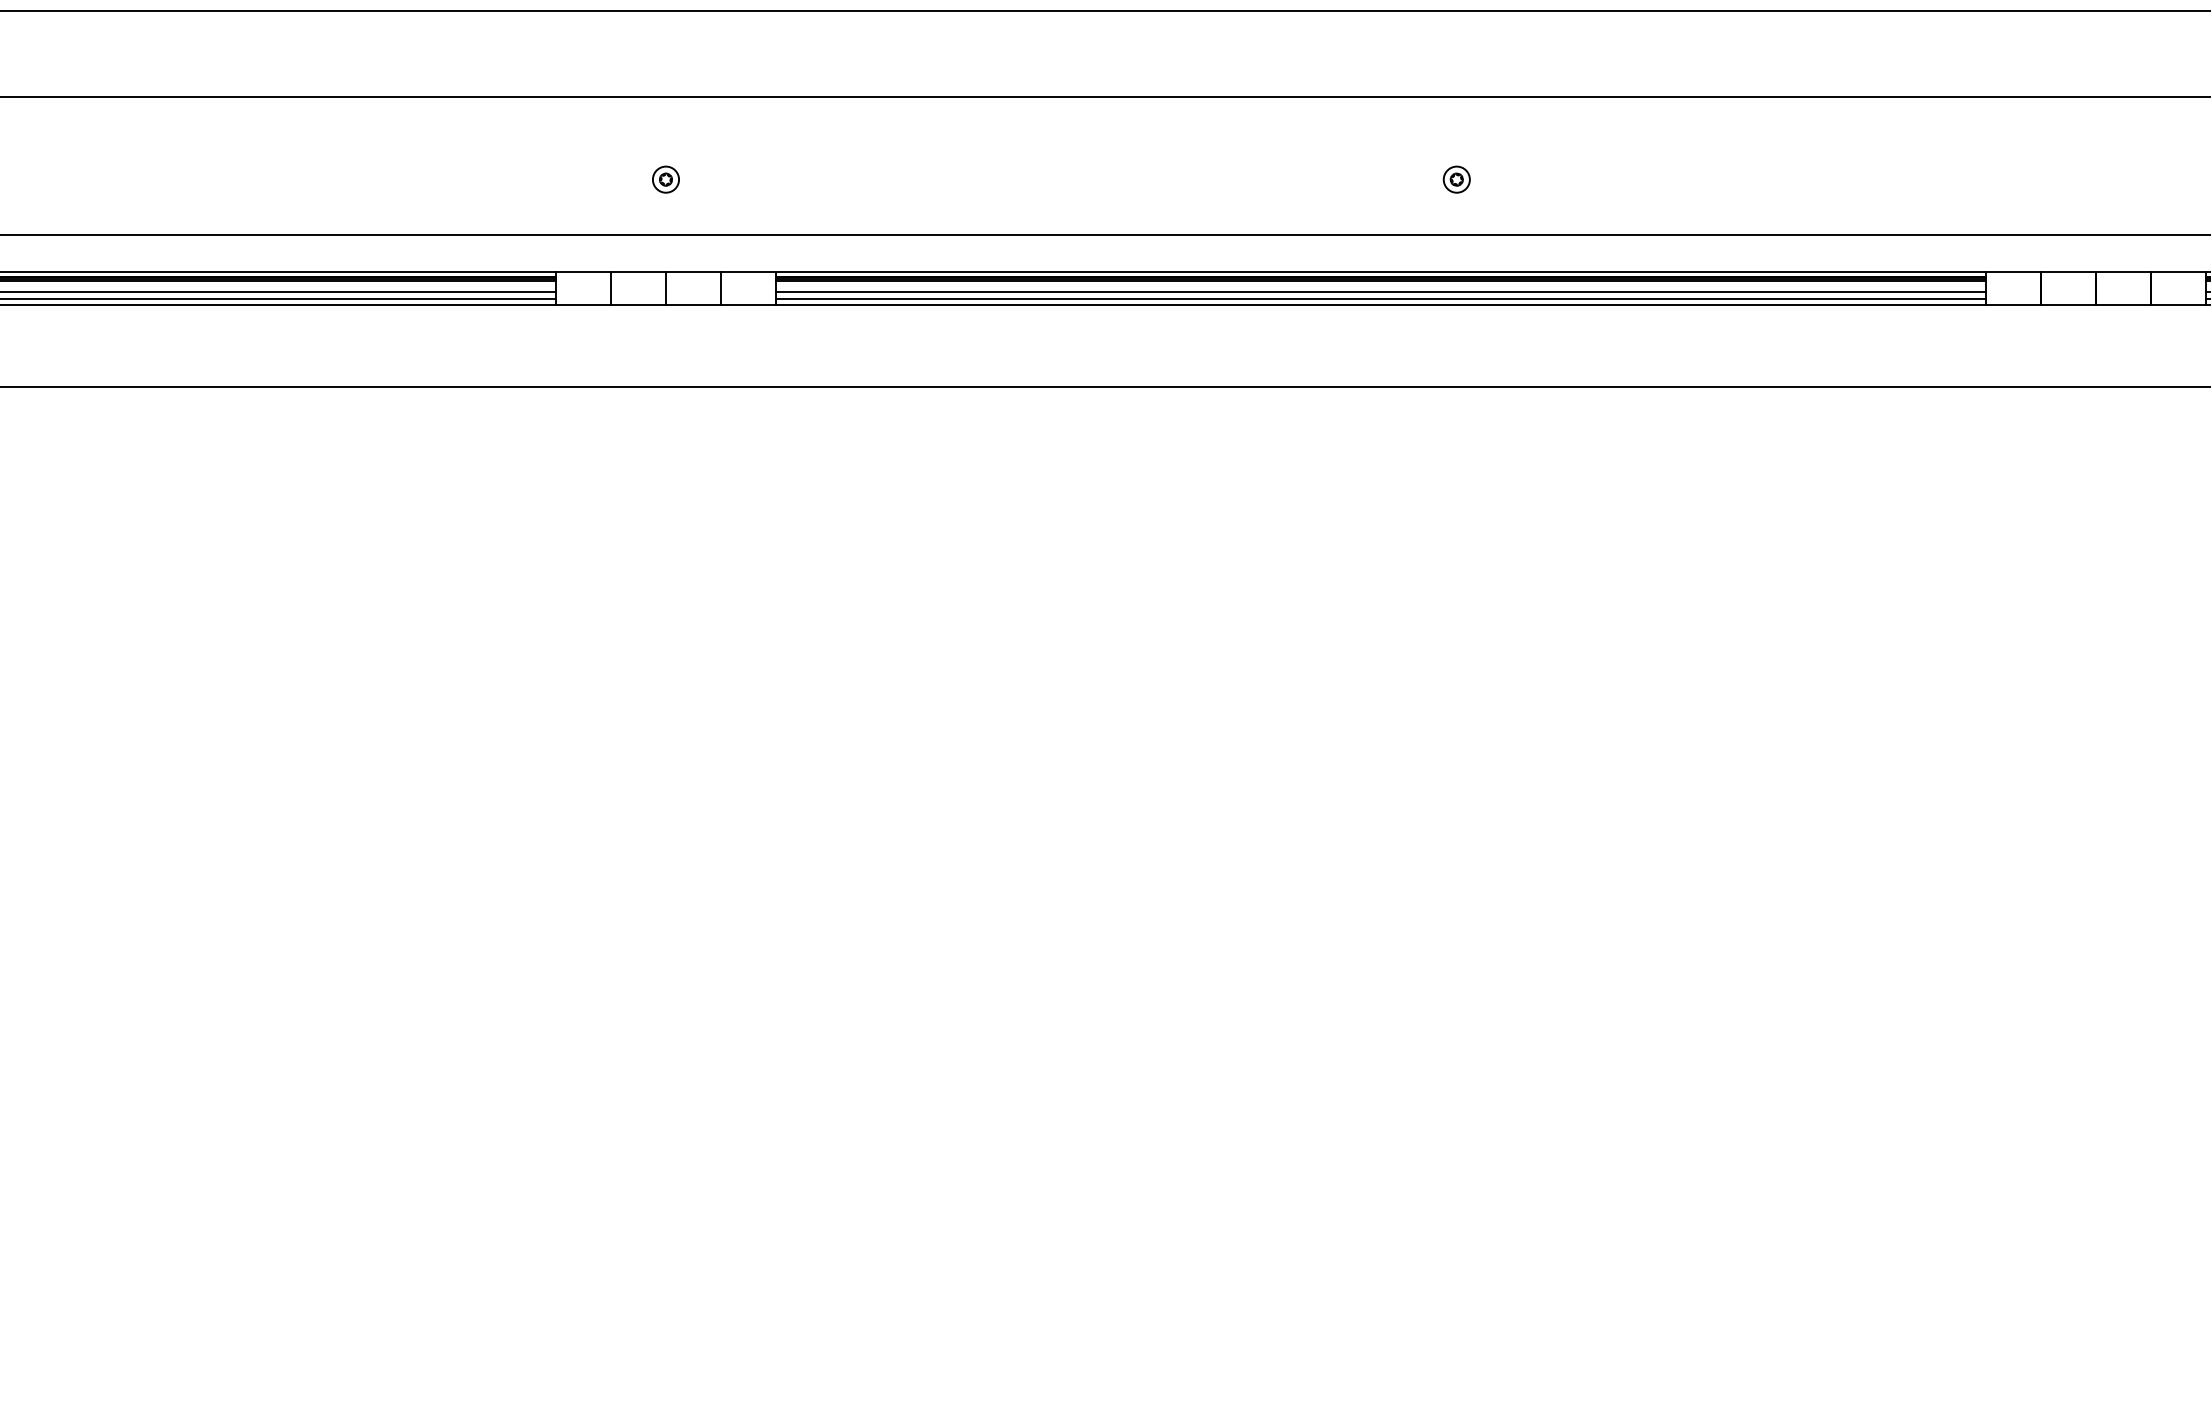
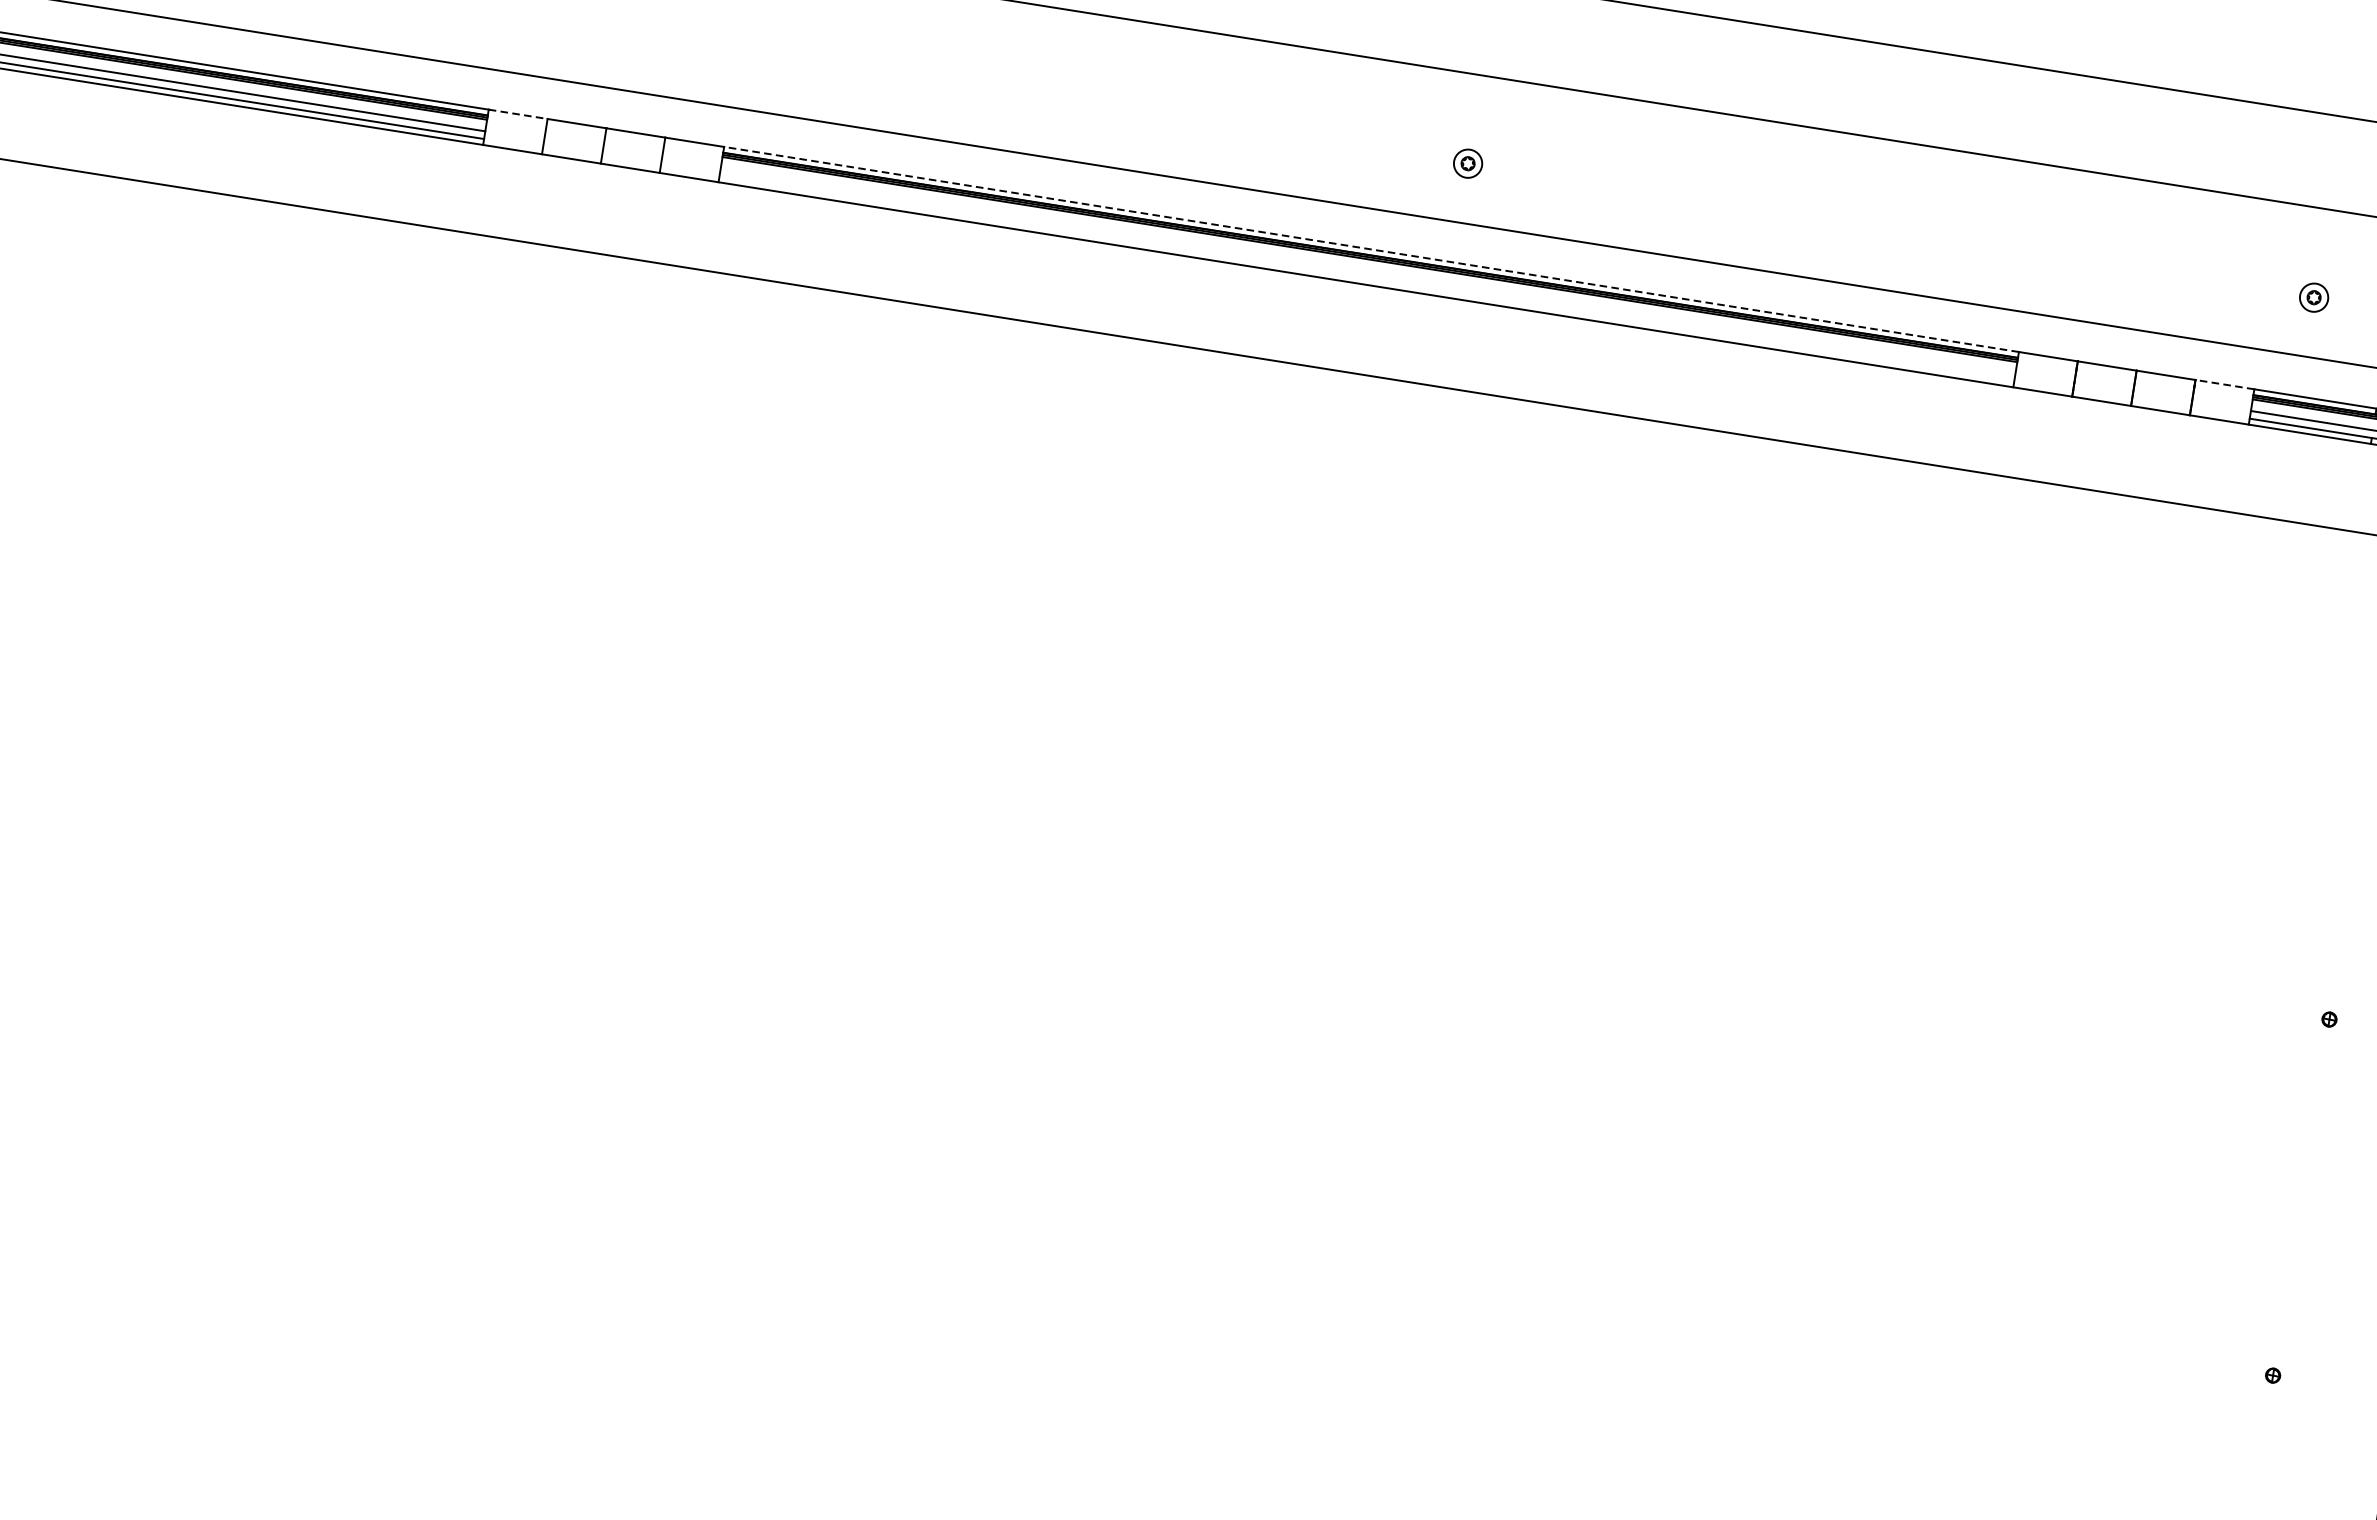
part: (665, 179) -> (621, 29), removed
line: (583, 271) -> (518, 113), solid -> dashed
line: (1380, 271) -> (1370, 249), solid -> dashed
line: (2178, 271) -> (2224, 384), solid -> dashed
line: (1381, 292) -> (1368, 271), removed
line: (1381, 299) -> (1367, 279), removed

